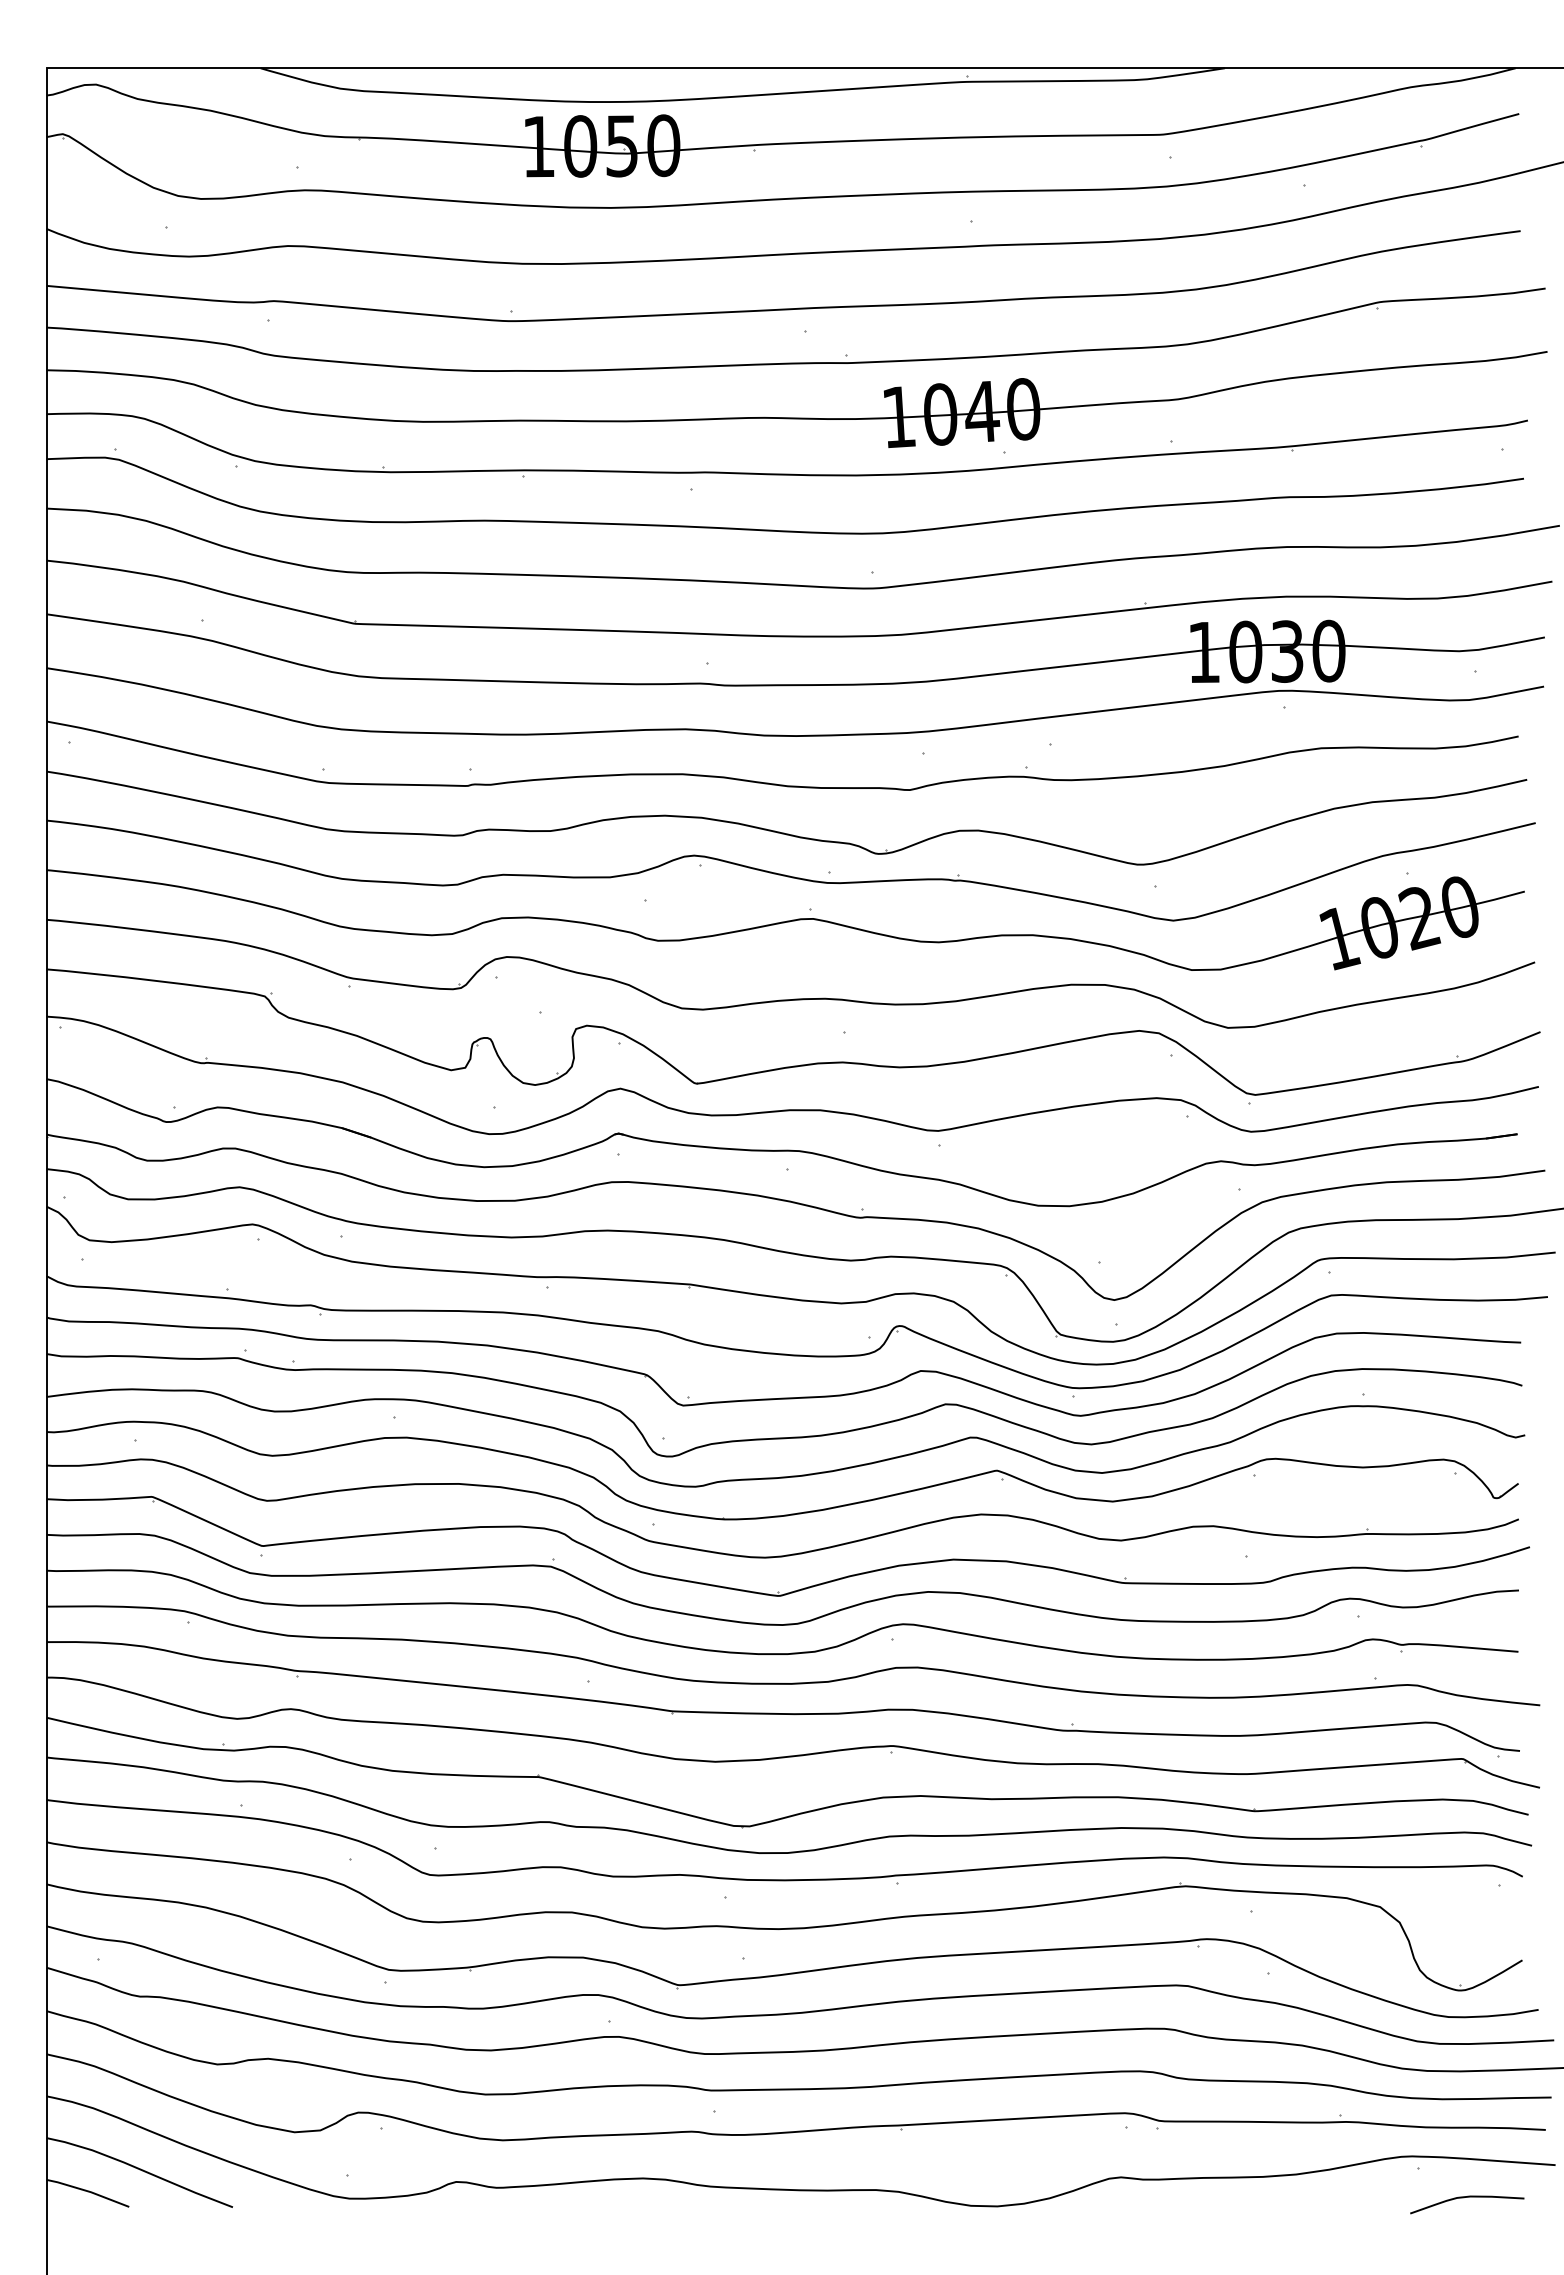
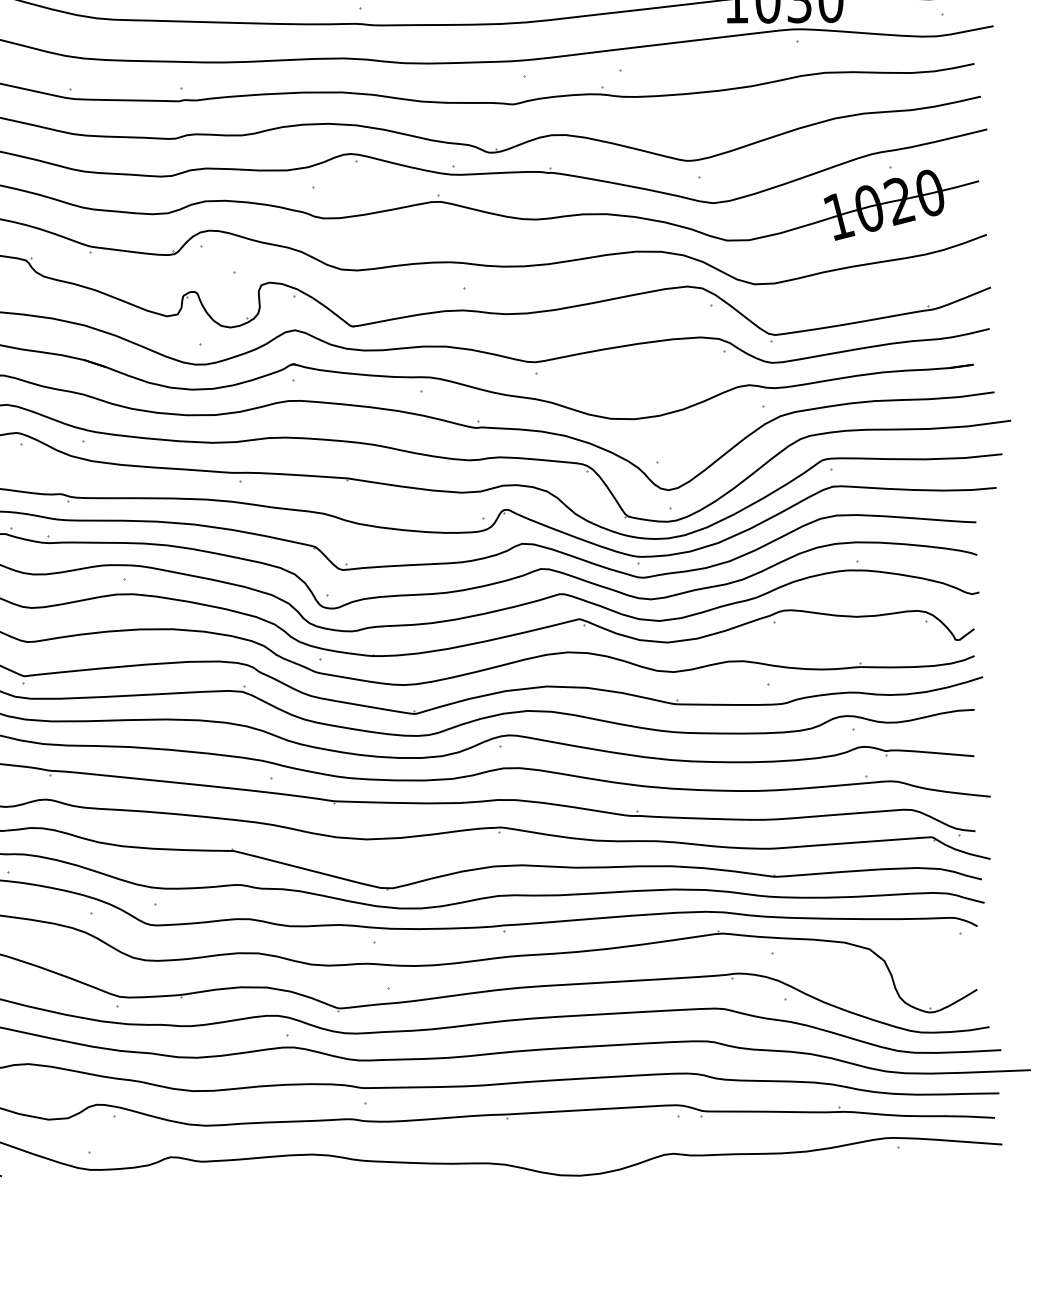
curve: (1467, 2197) -> (935, 1169), removed

